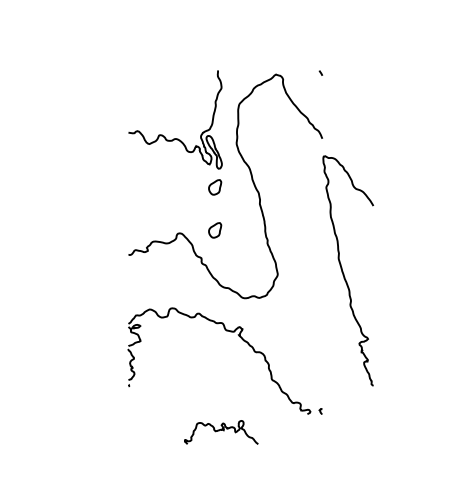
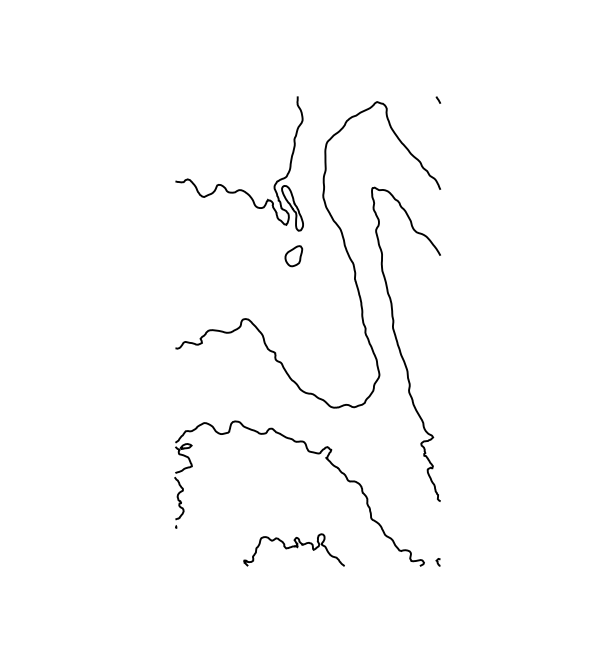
part: (215, 230) -> (294, 315), removed
curve: (343, 271) -> (399, 345), moved
curve: (221, 430) -> (294, 547), moved

